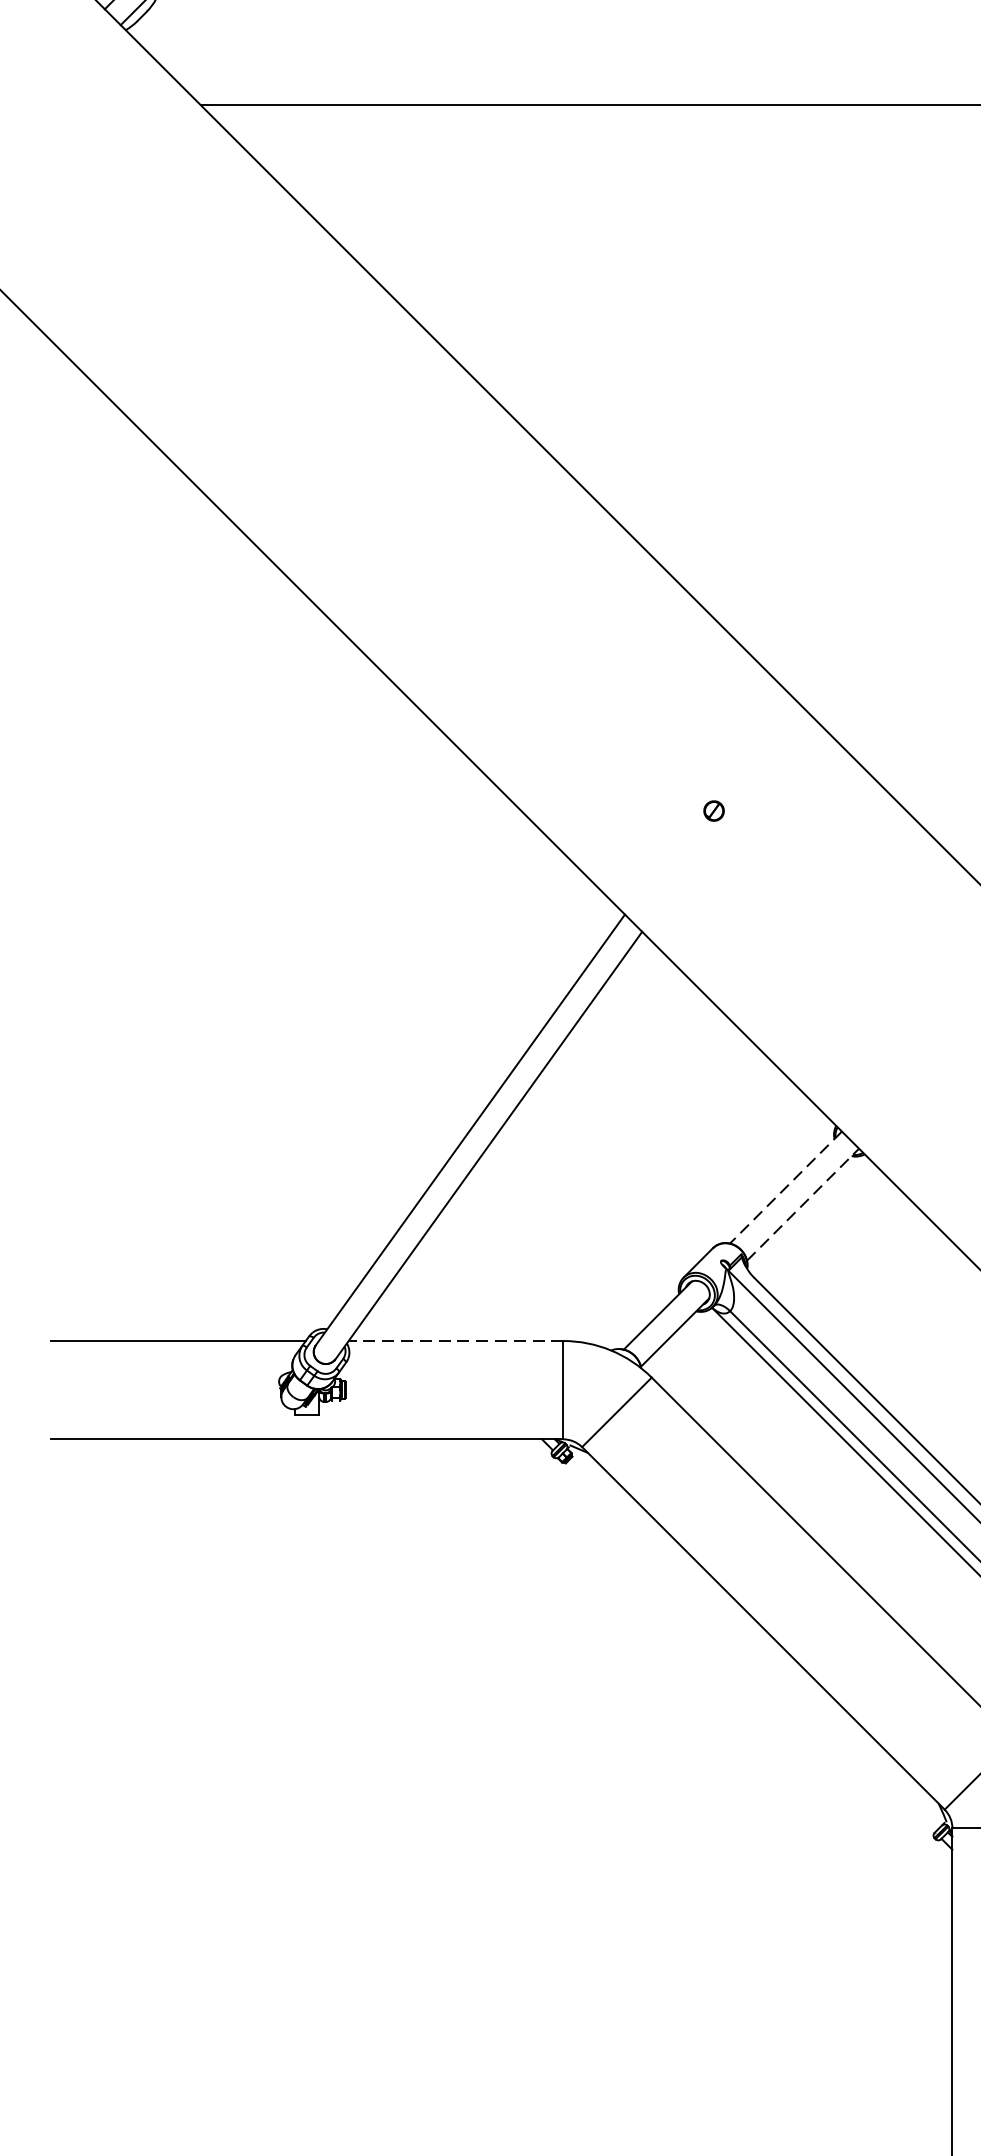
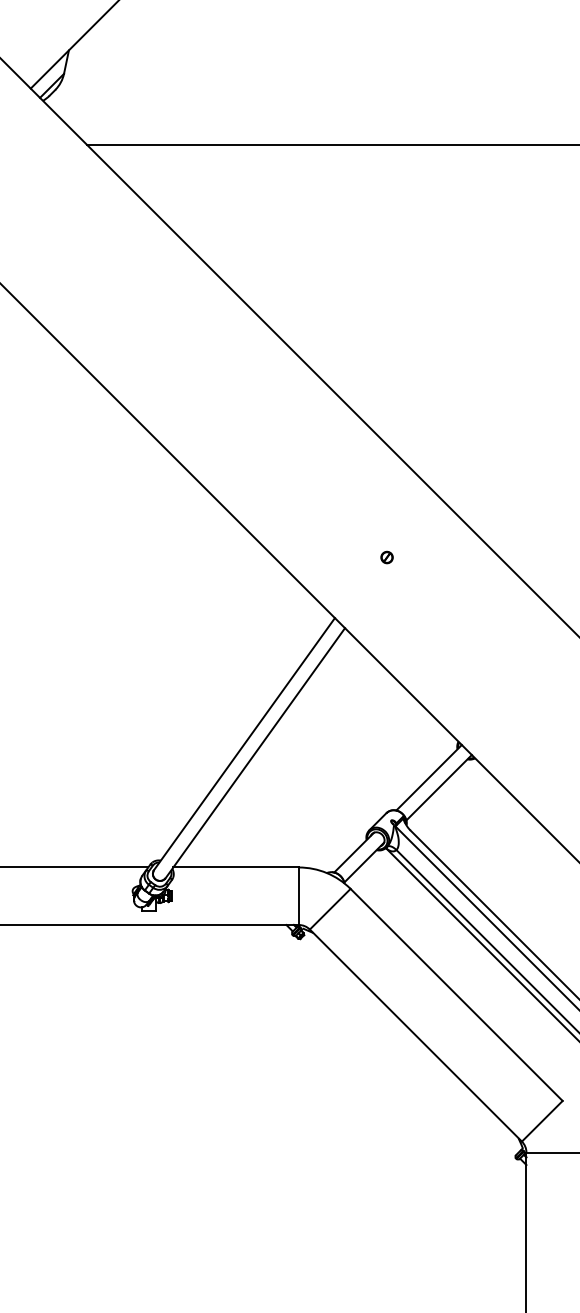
line: (784, 1188) -> (428, 778), dashed -> solid
line: (803, 1204) -> (439, 787), dashed -> solid
line: (456, 1341) -> (236, 867), dashed -> solid

